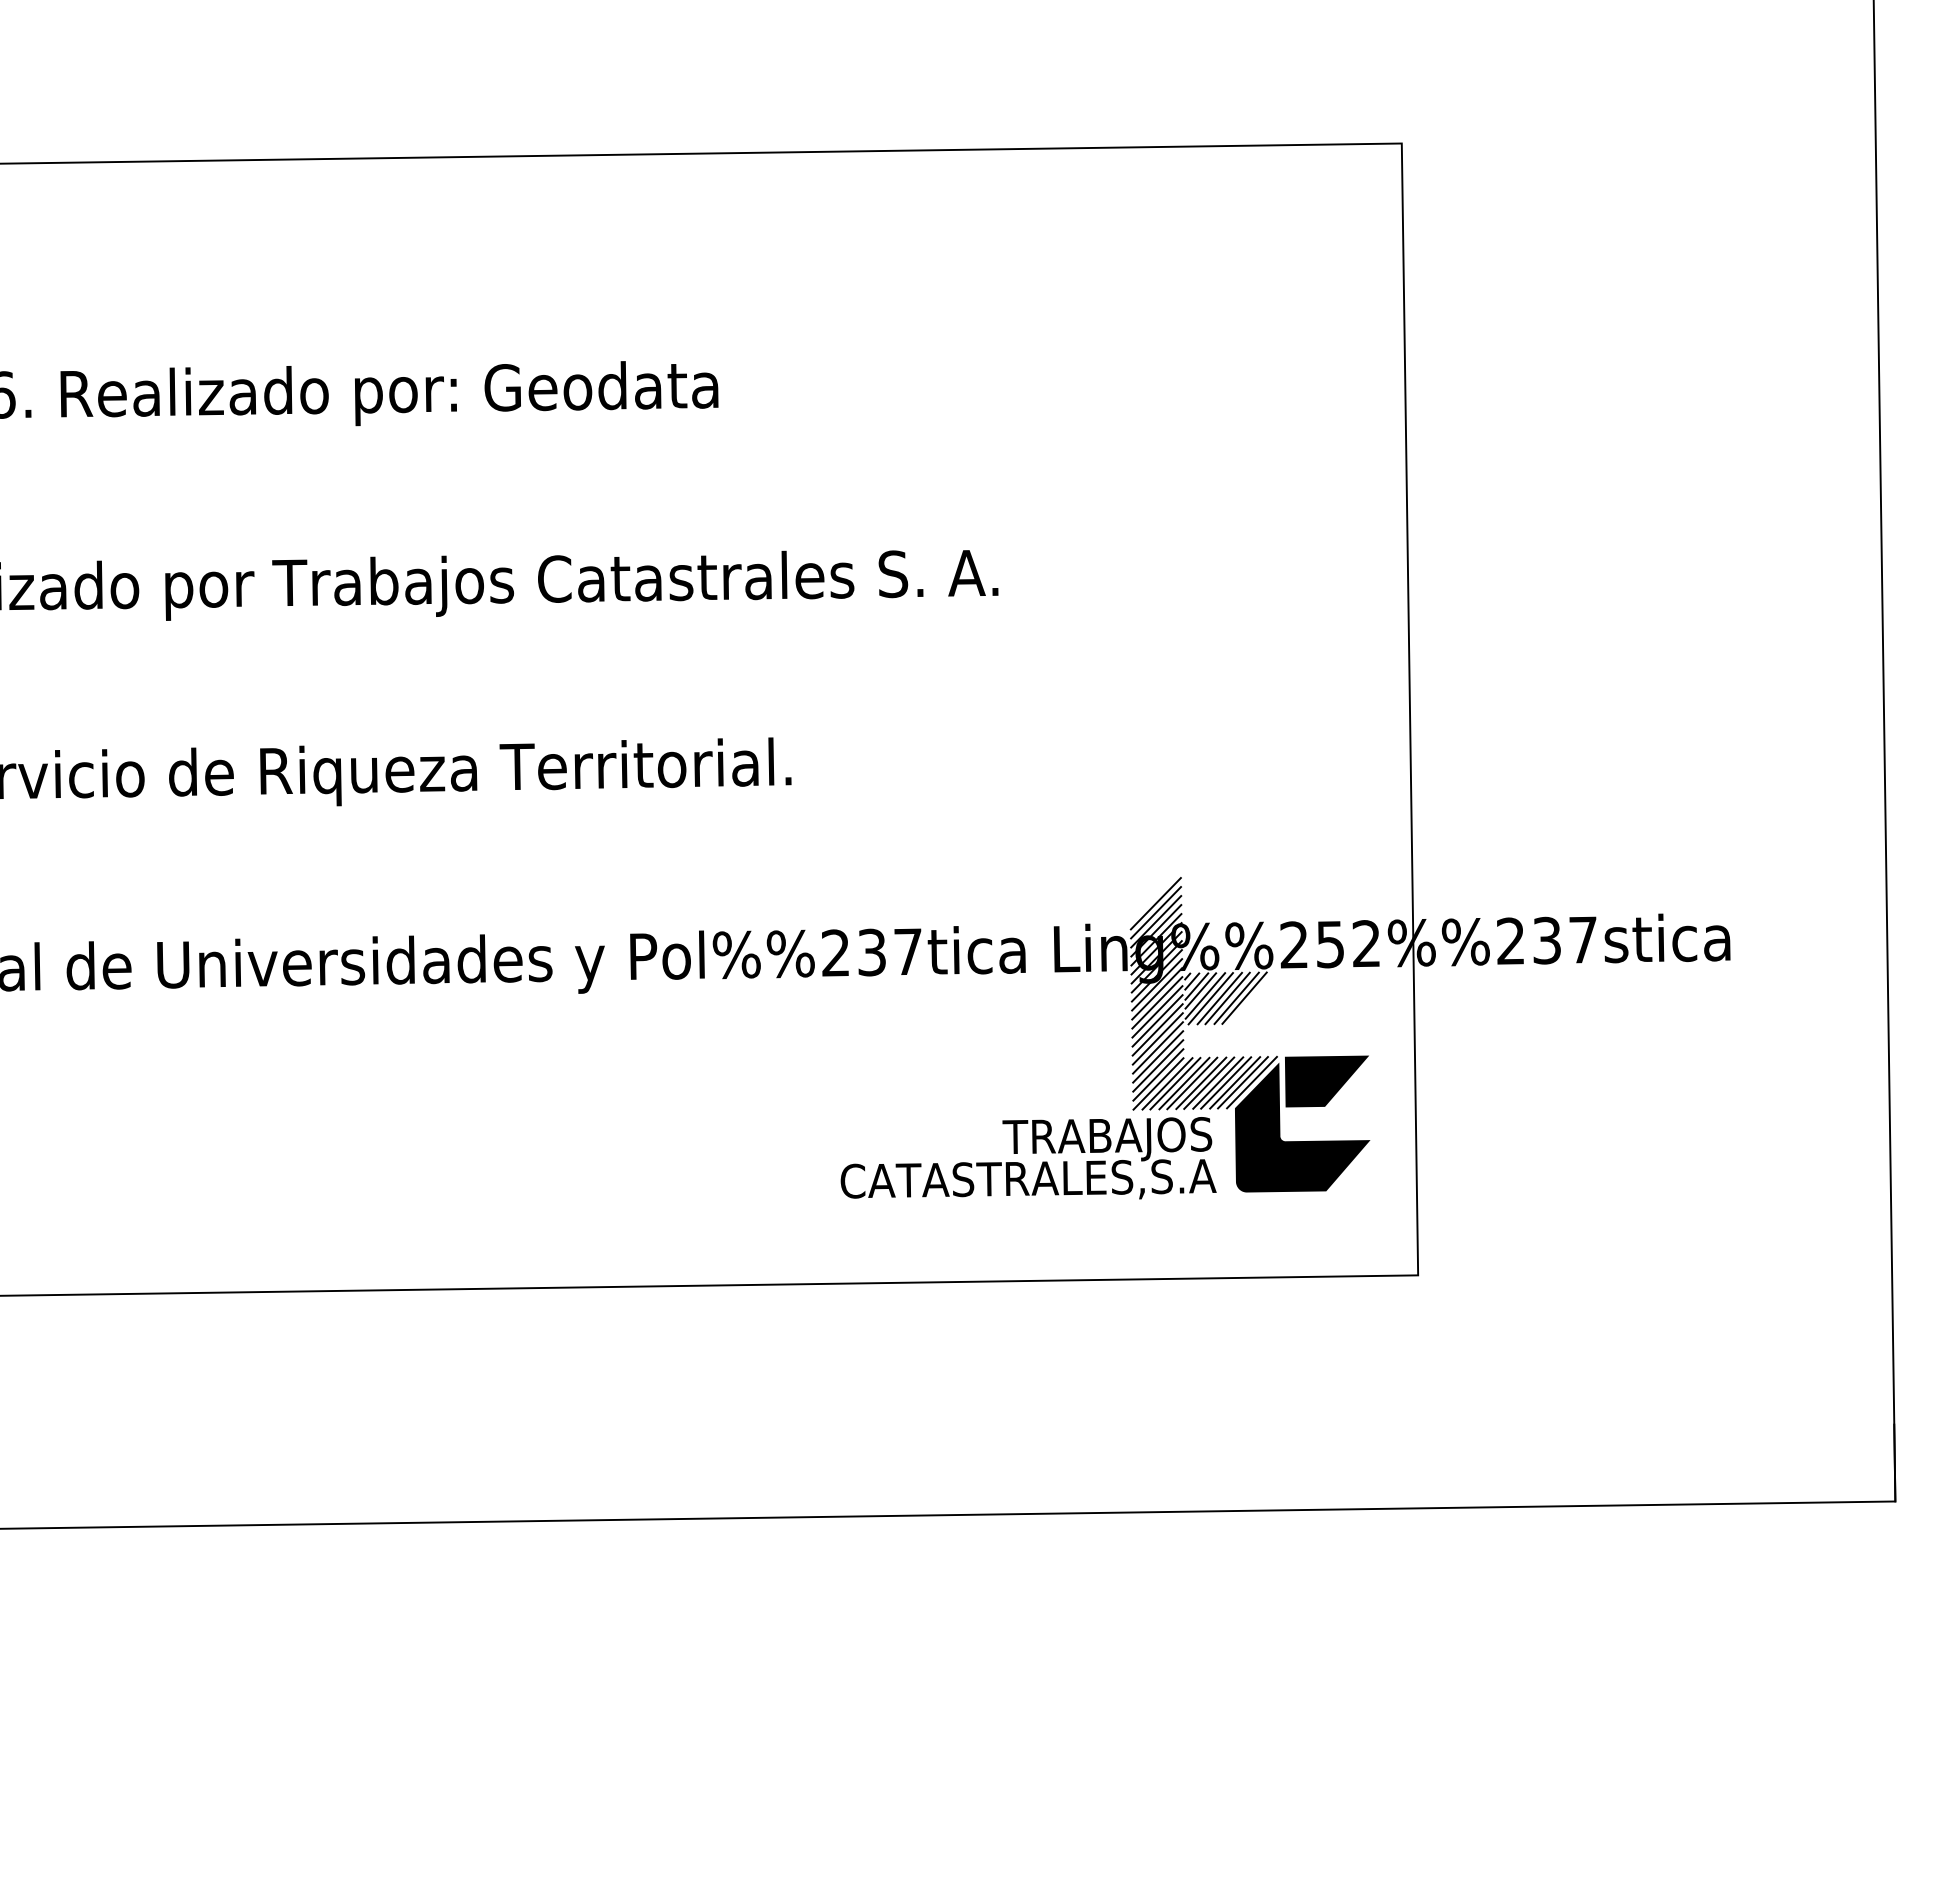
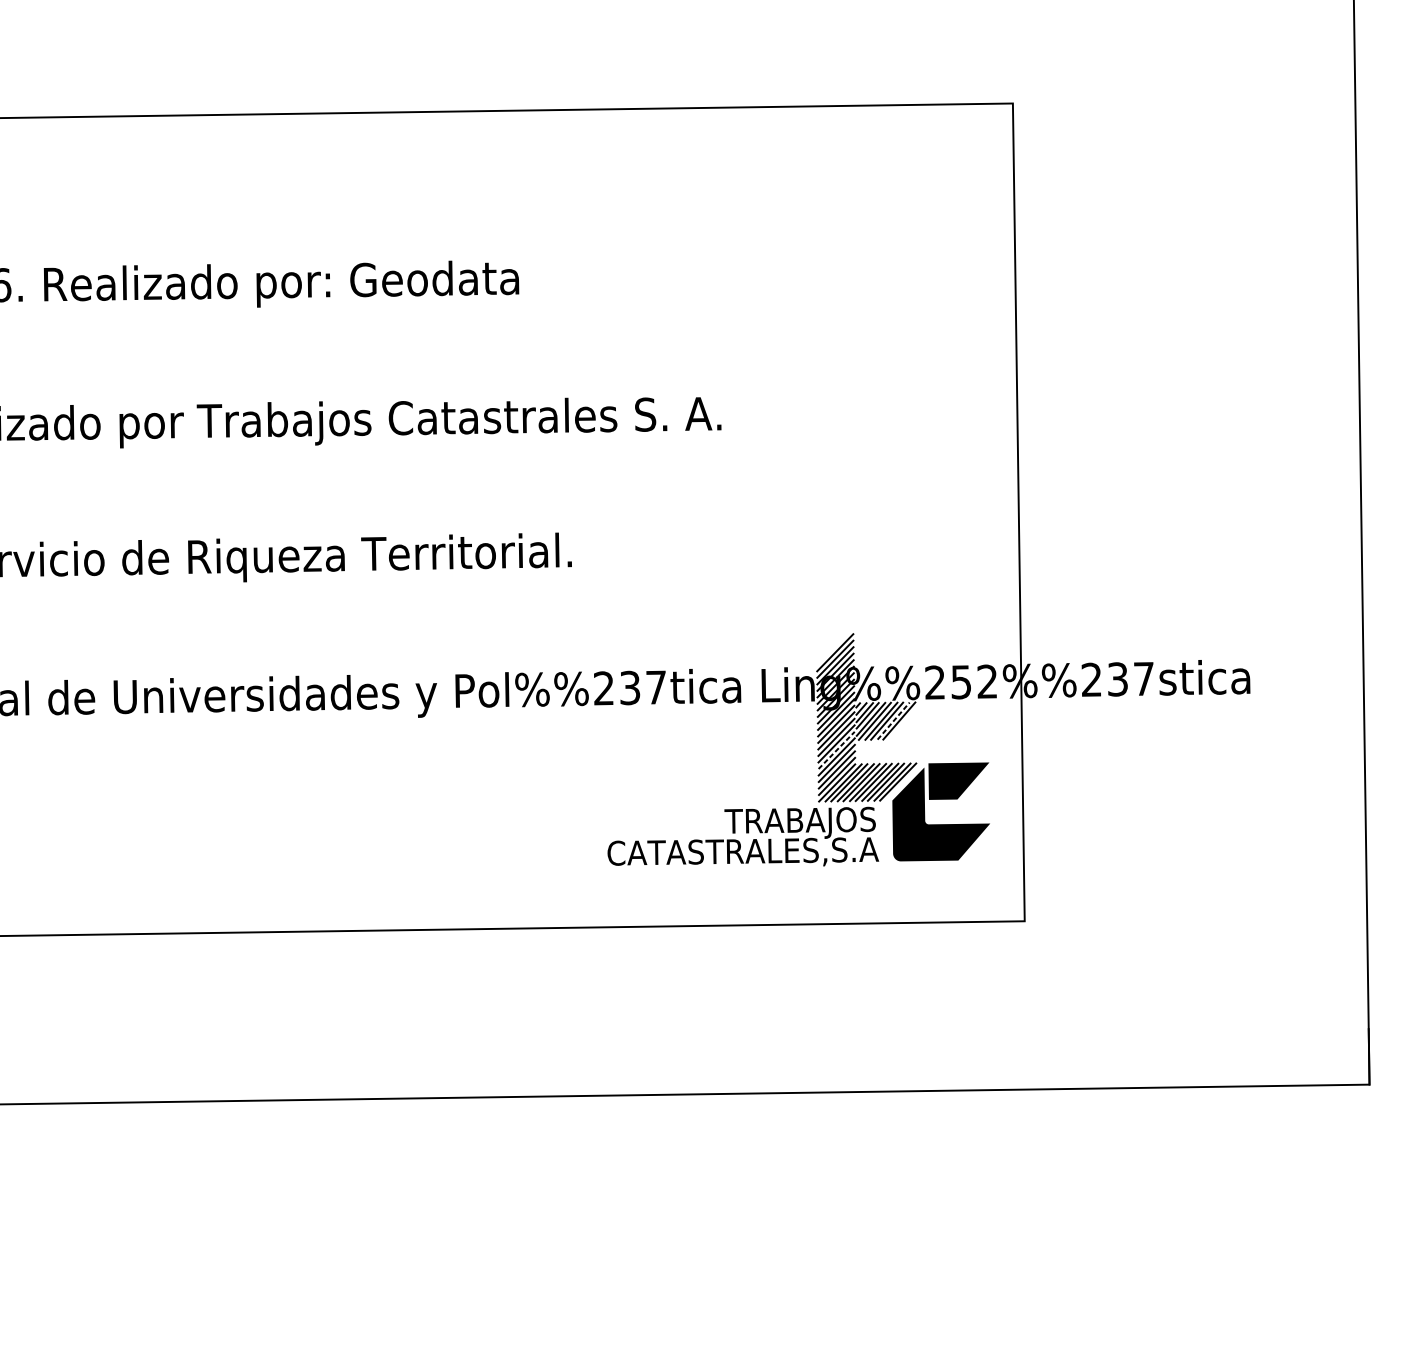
line: (1236, 998) -> (893, 721), solid -> dashed
line: (1157, 1038) -> (836, 750), solid -> dashed
line: (1251, 1082) -> (904, 781), removed

